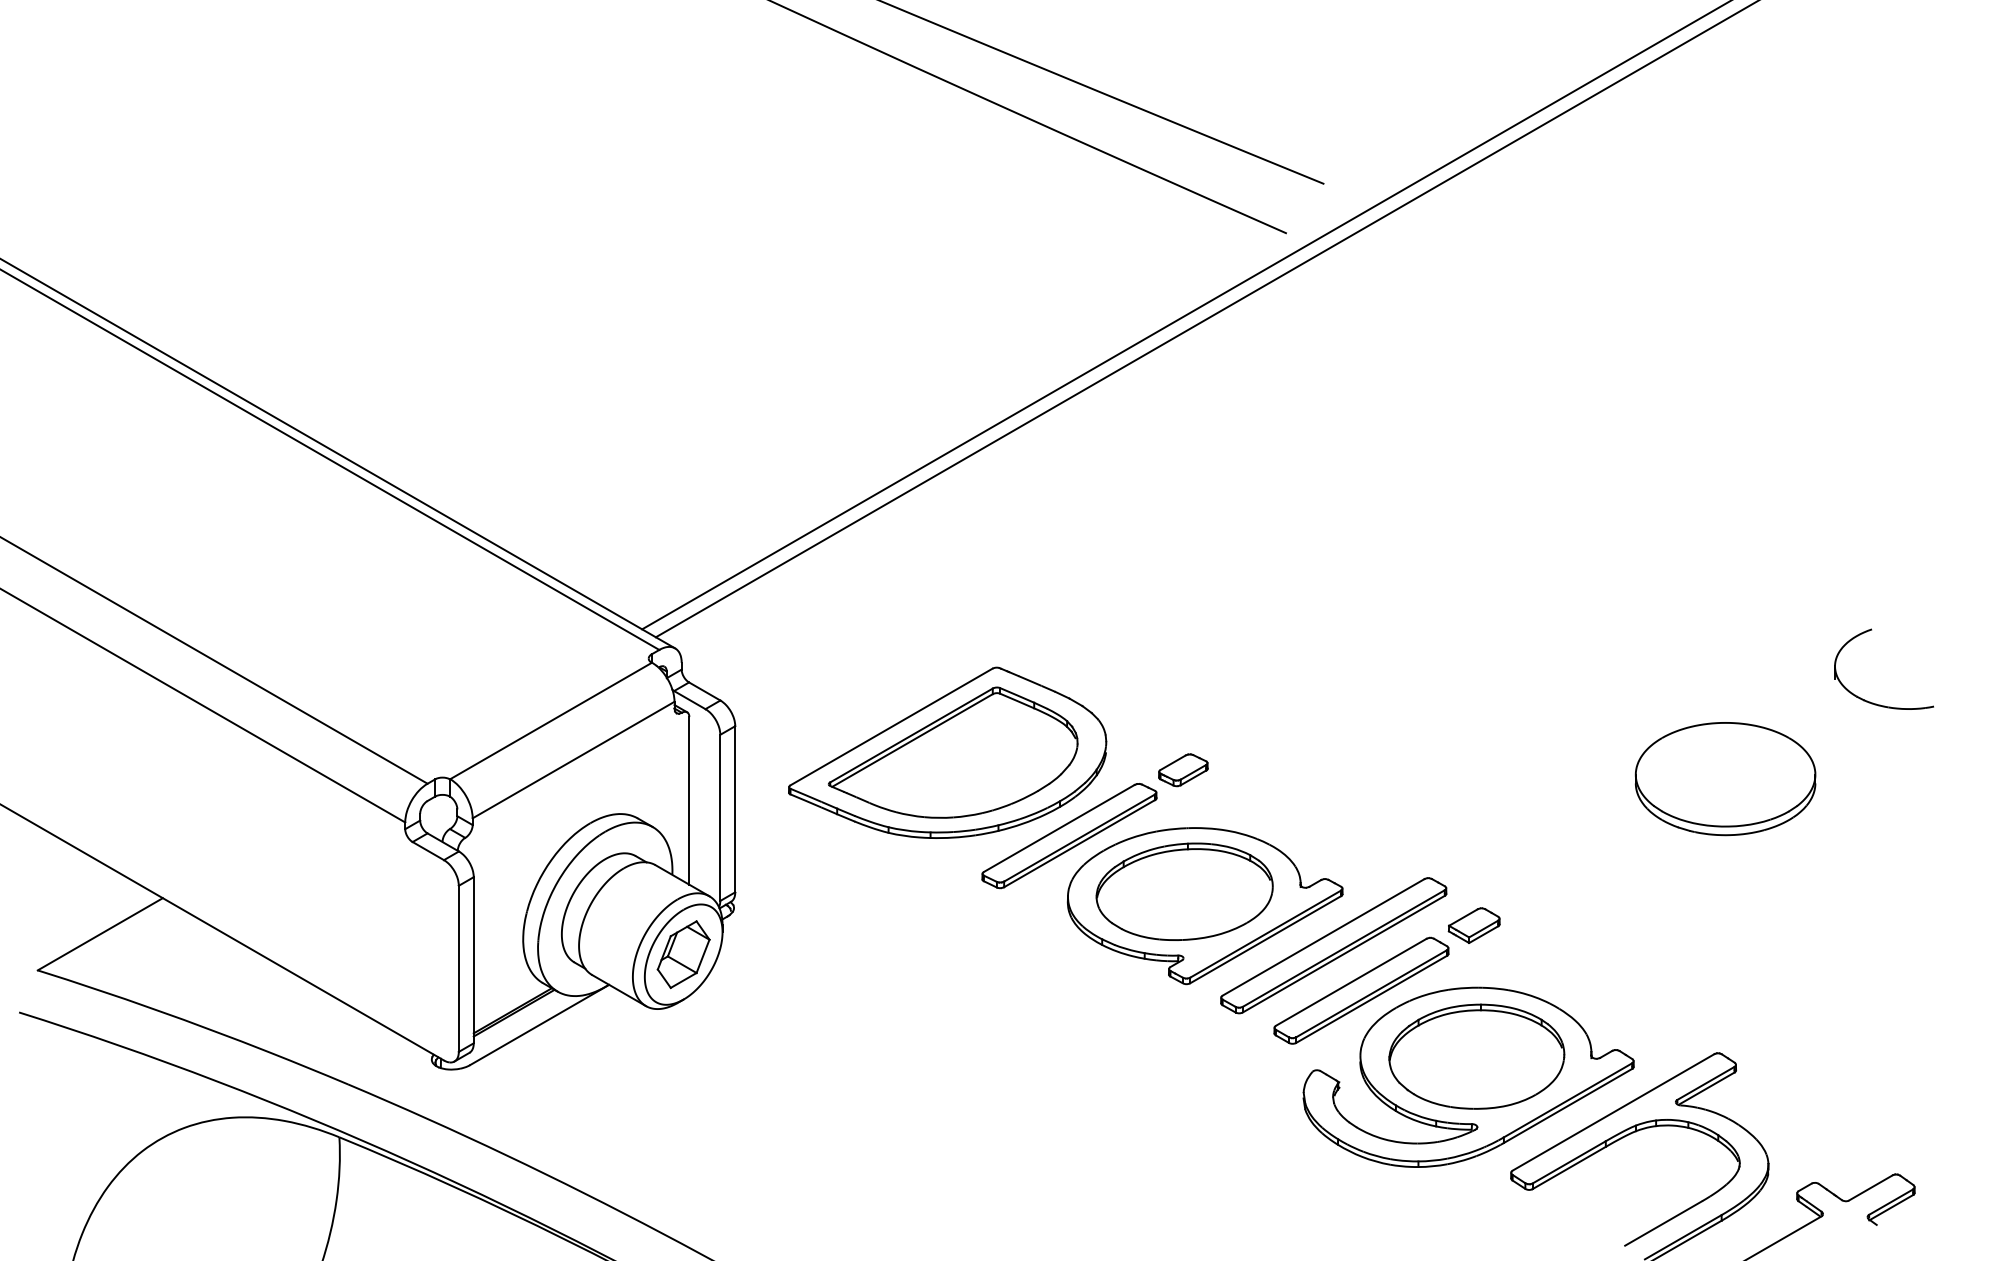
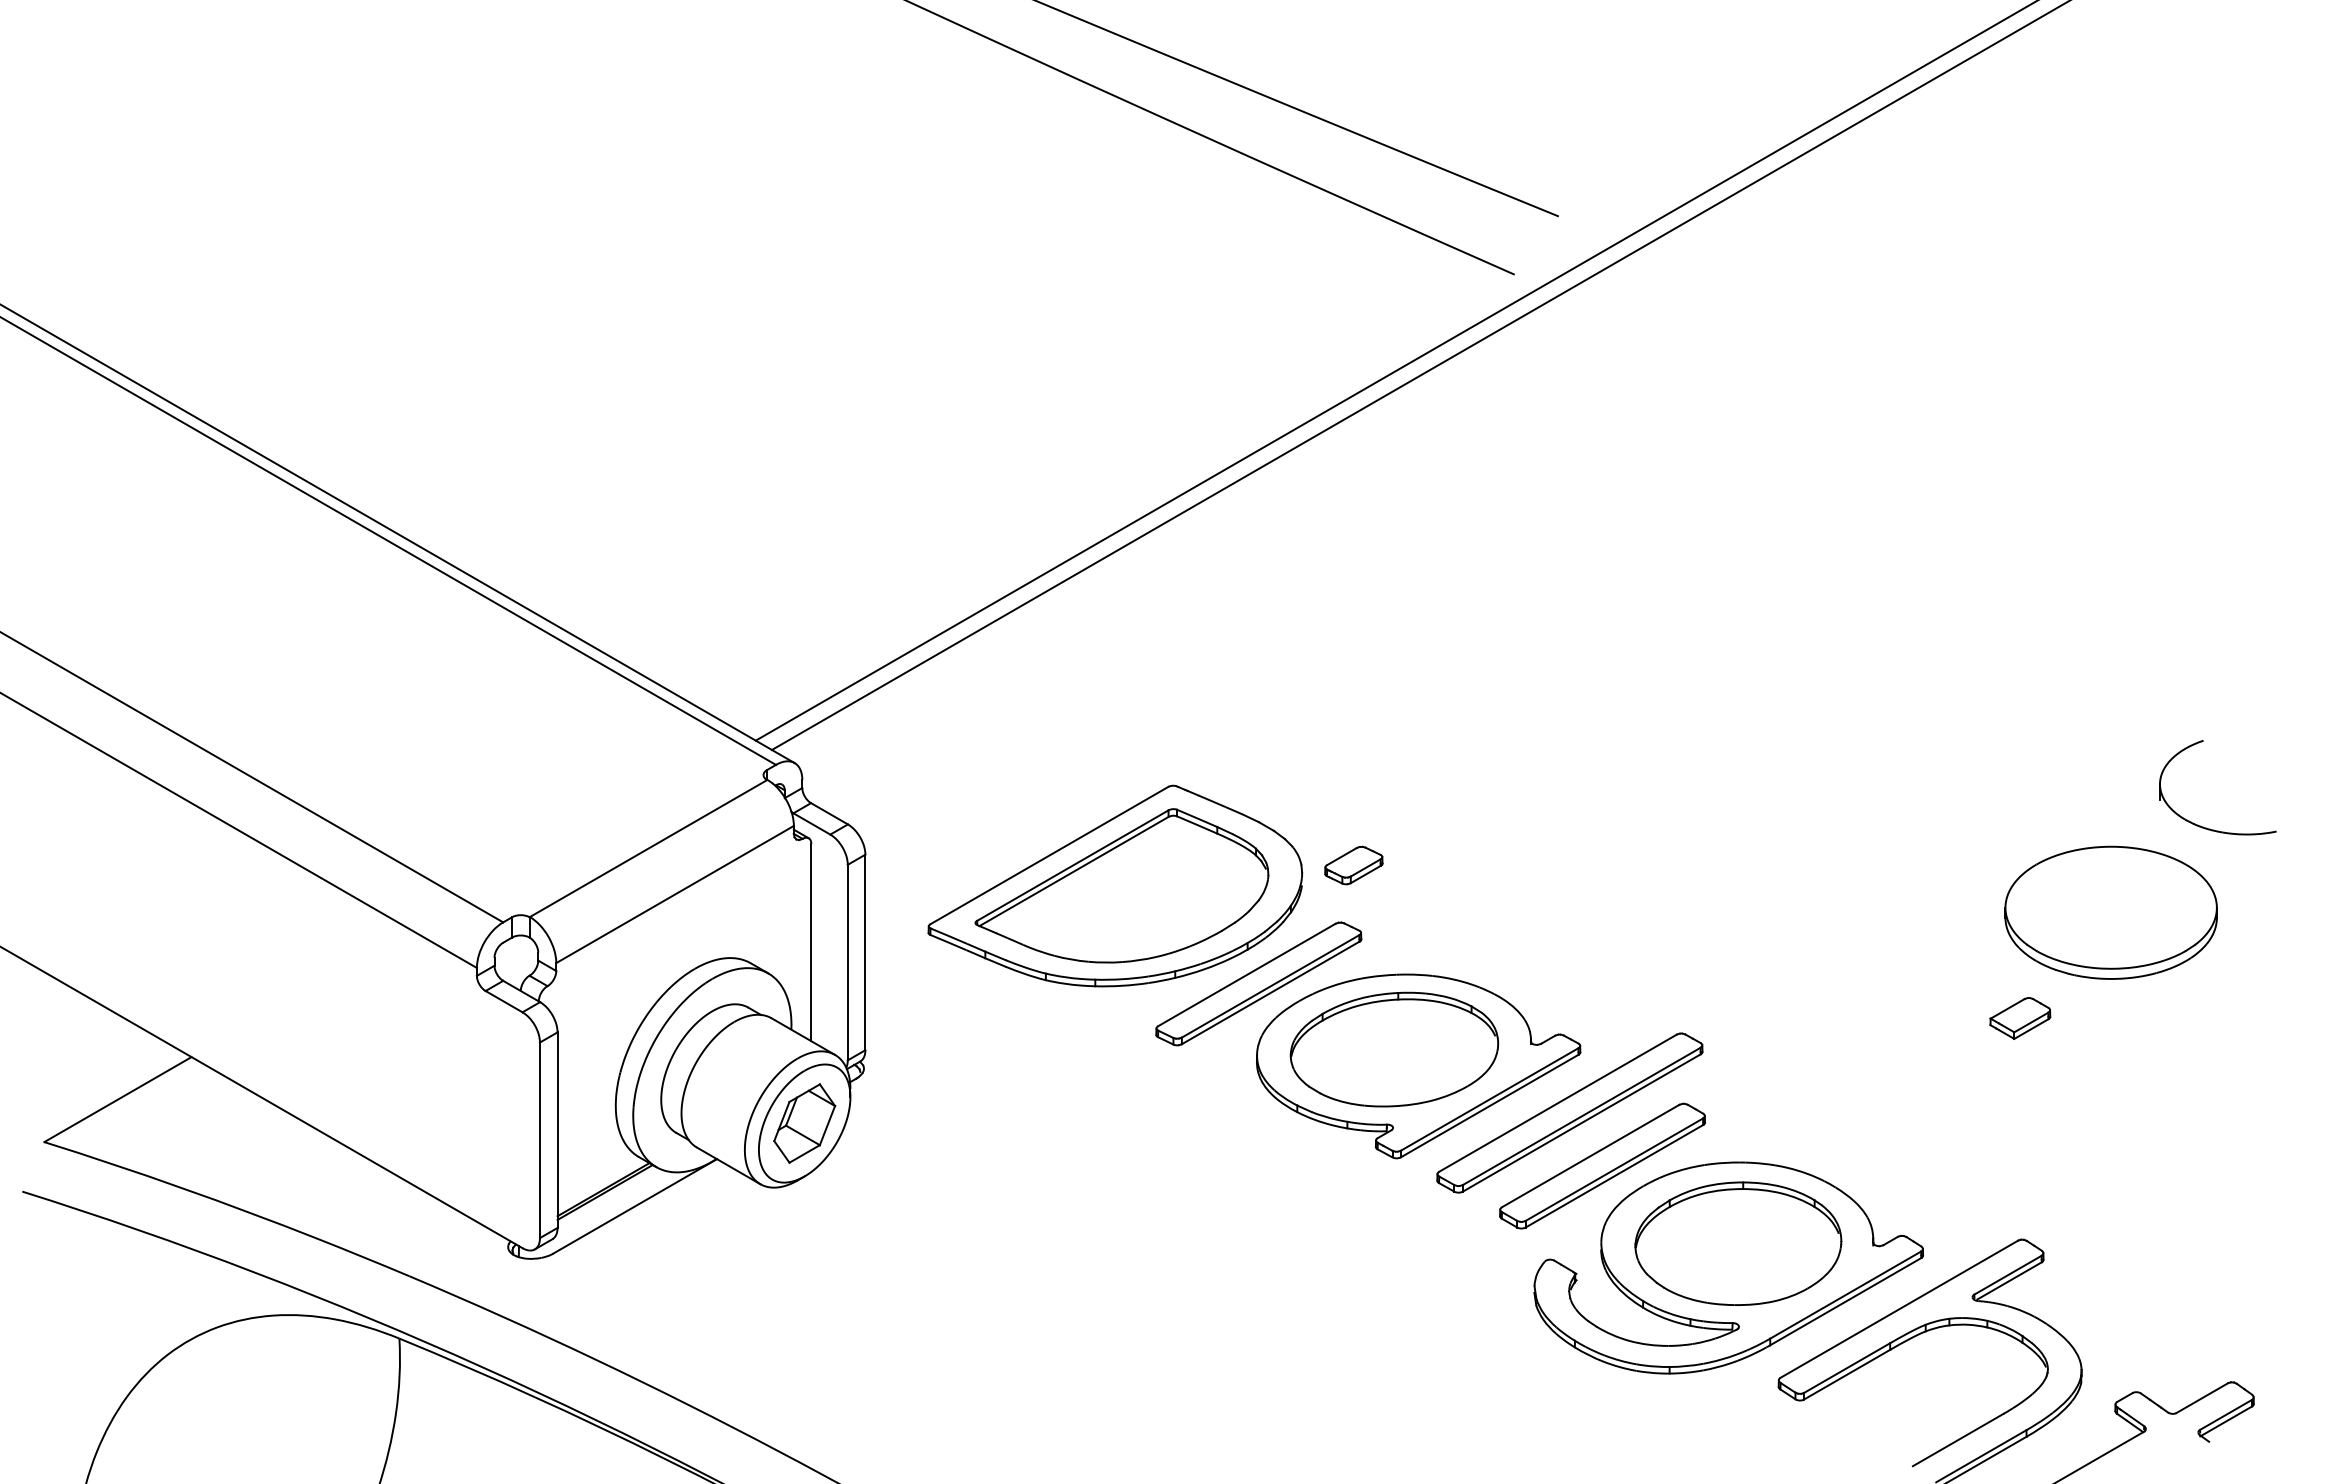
part: (1183, 770) -> (1353, 865), moved
part: (1725, 778) -> (2110, 912), moved
part: (1474, 925) -> (2020, 1018), moved

